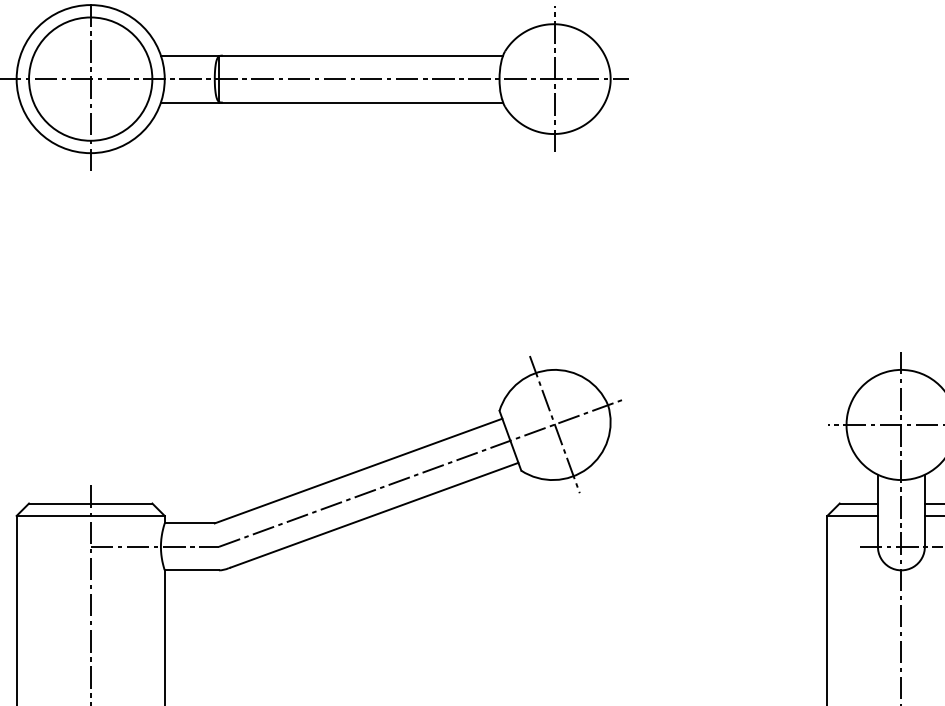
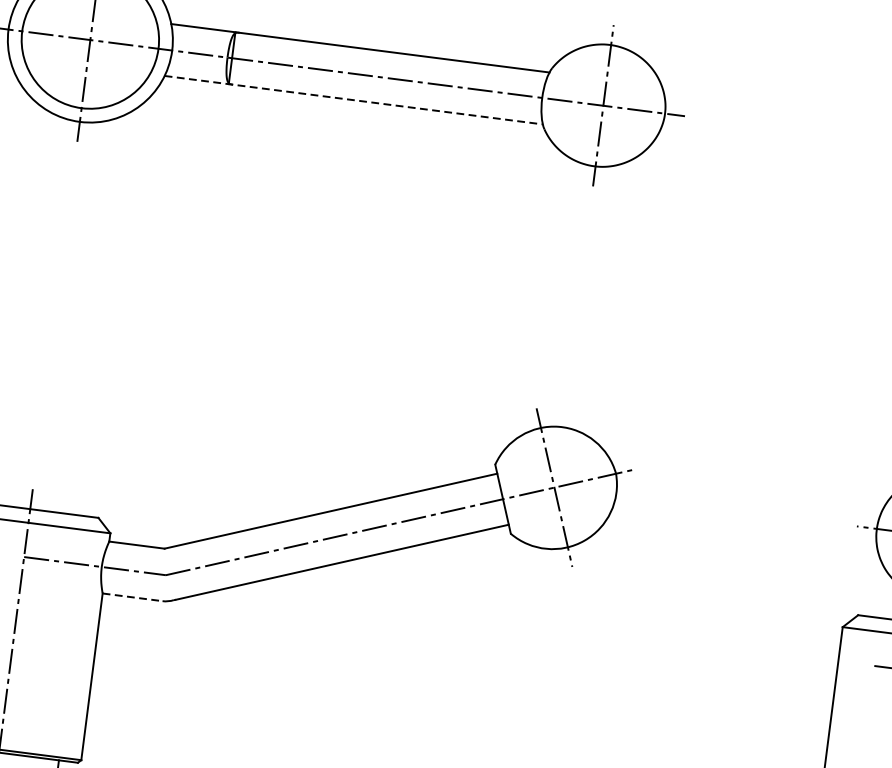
line: (332, 102) -> (354, 100), solid -> dashed
line: (192, 570) -> (133, 597), solid -> dashed

